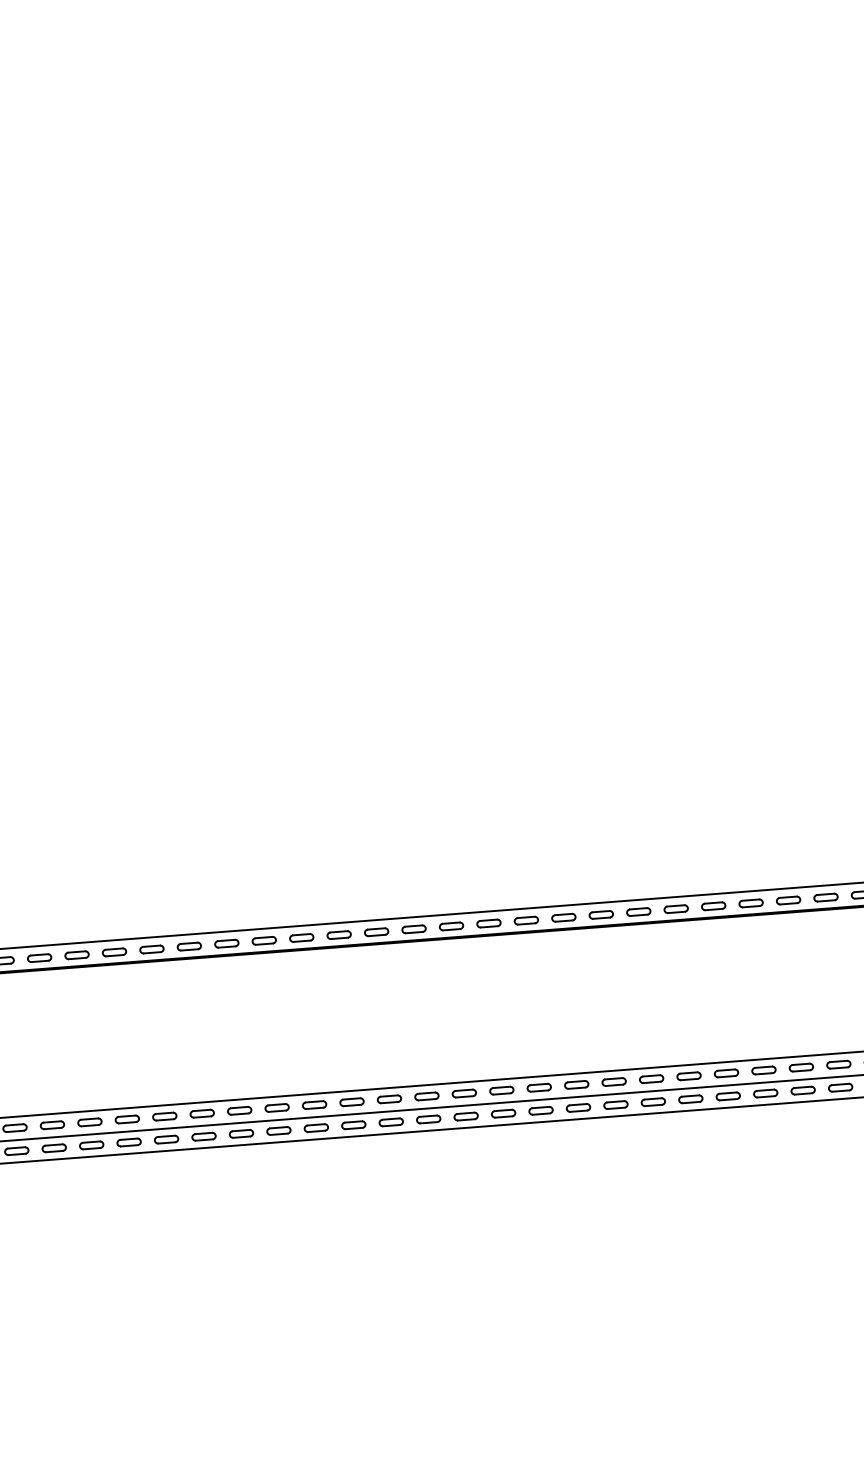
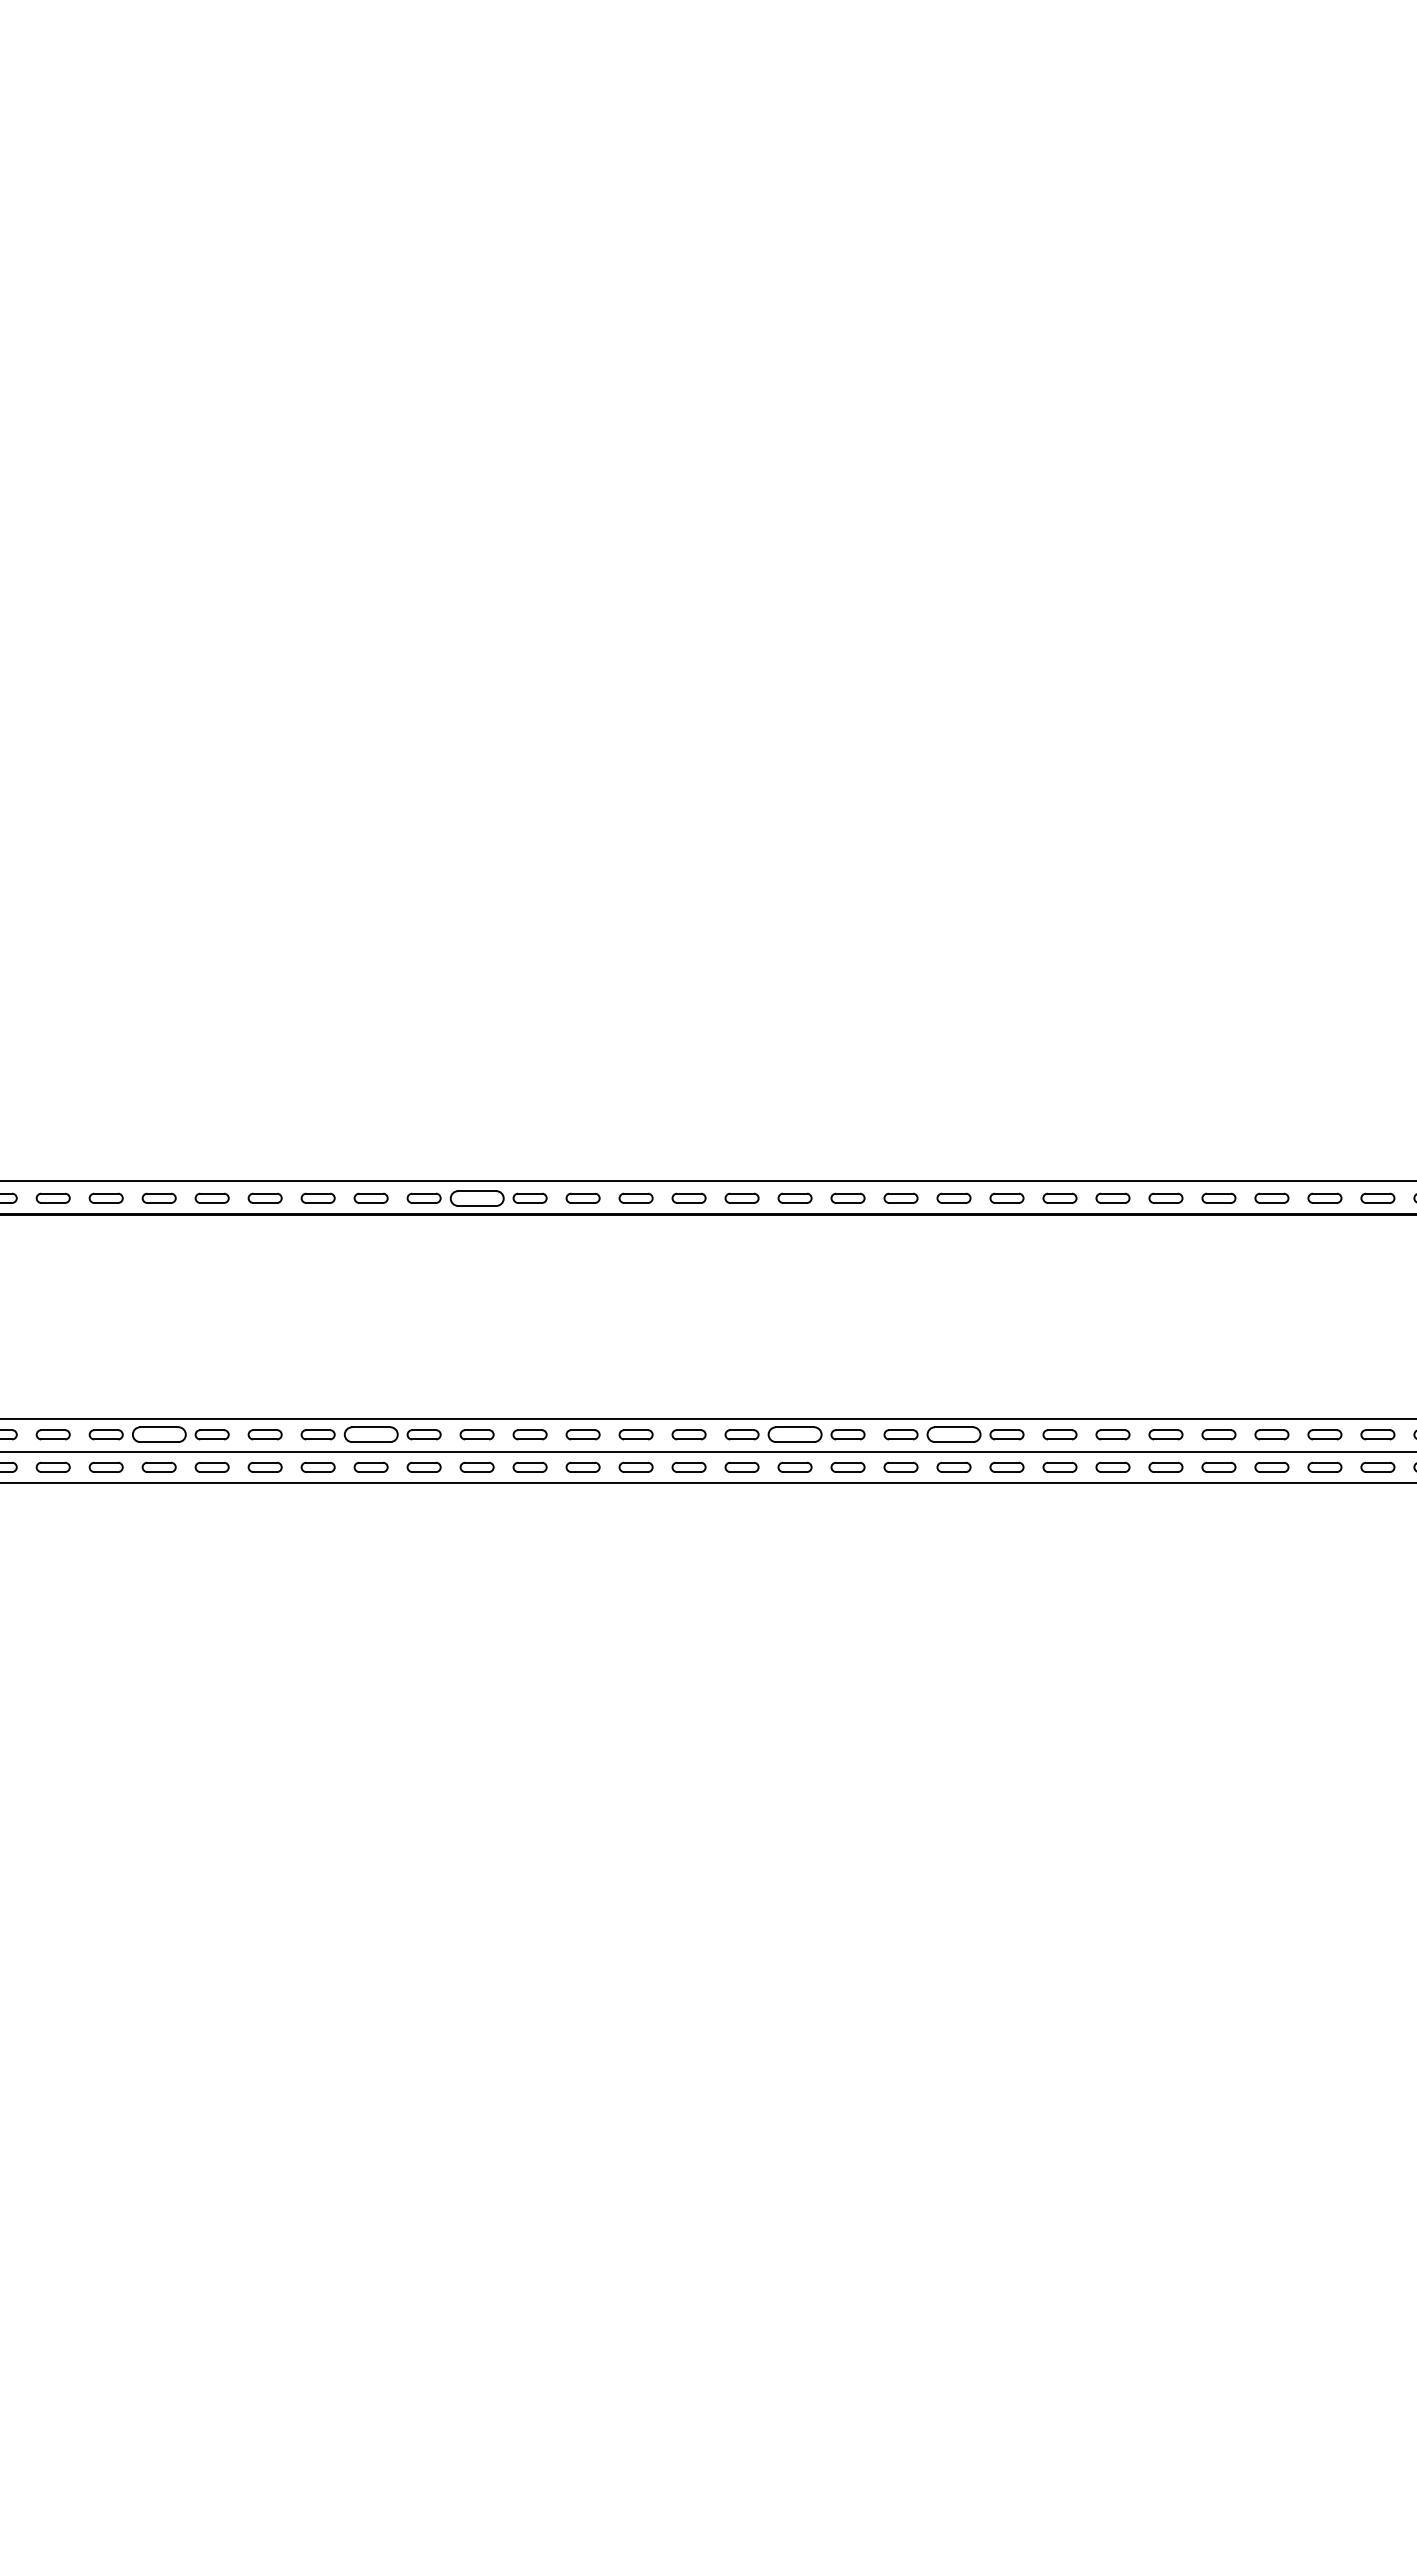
part: (263, 940) -> (476, 1197), size x1.6
part: (613, 1081) -> (953, 1434), size x1.6
part: (501, 1090) -> (794, 1434), size x1.6
part: (201, 1113) -> (370, 1434), size x1.6
part: (51, 1125) -> (158, 1434), size x1.6

